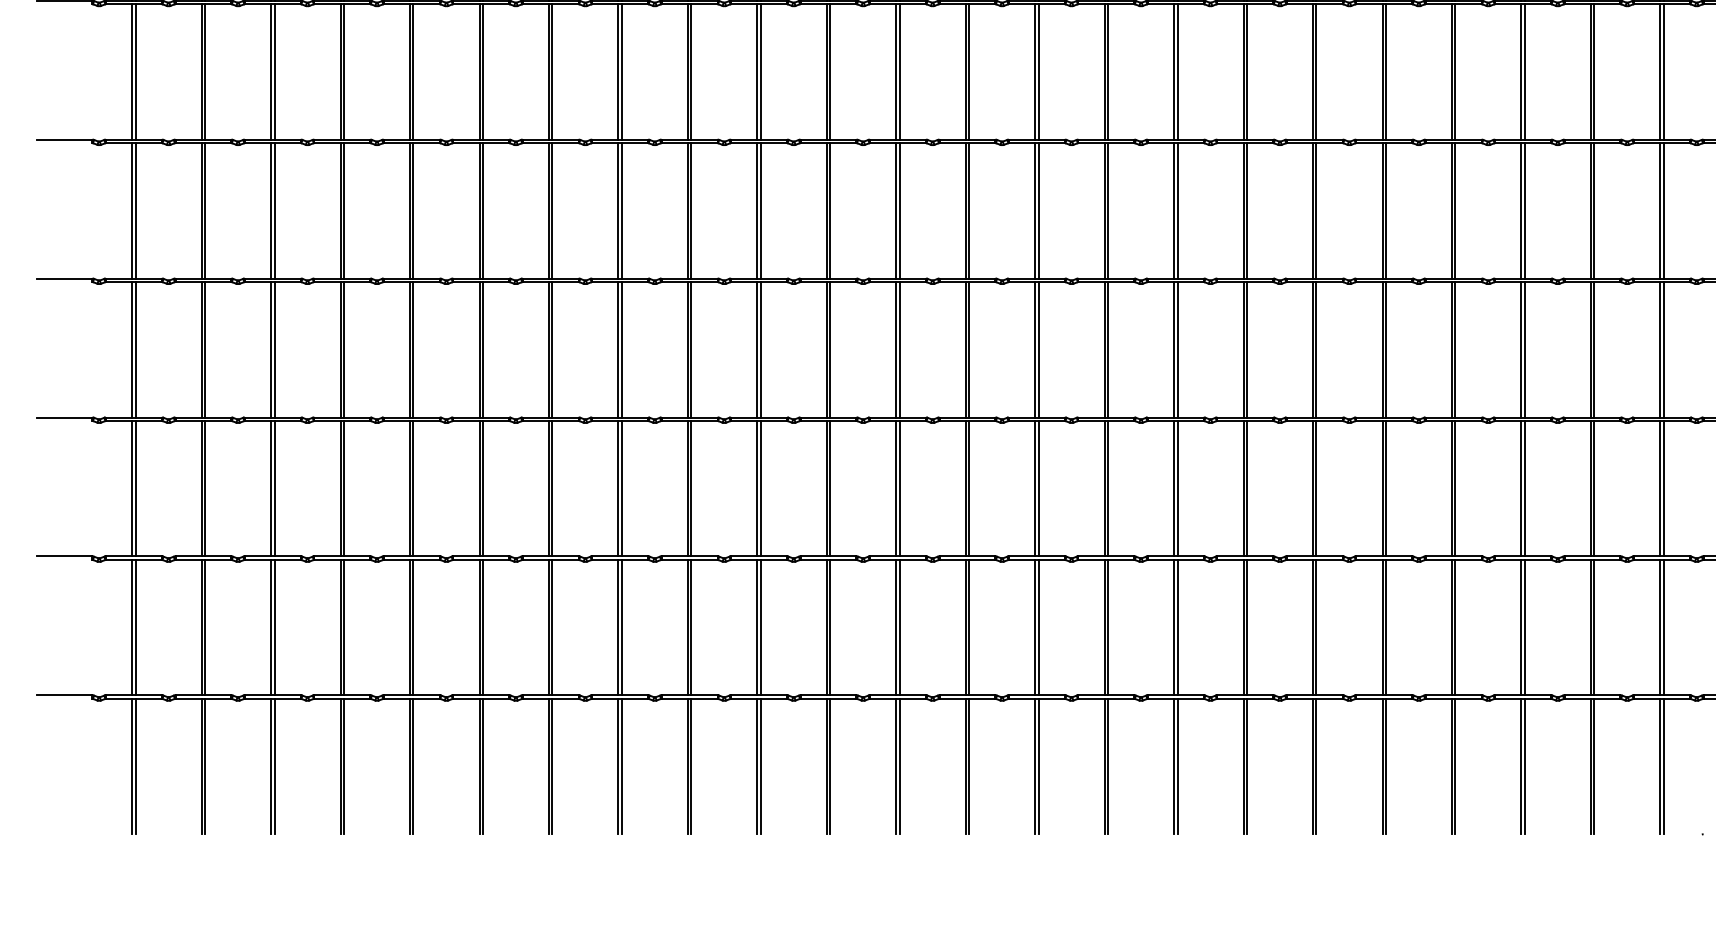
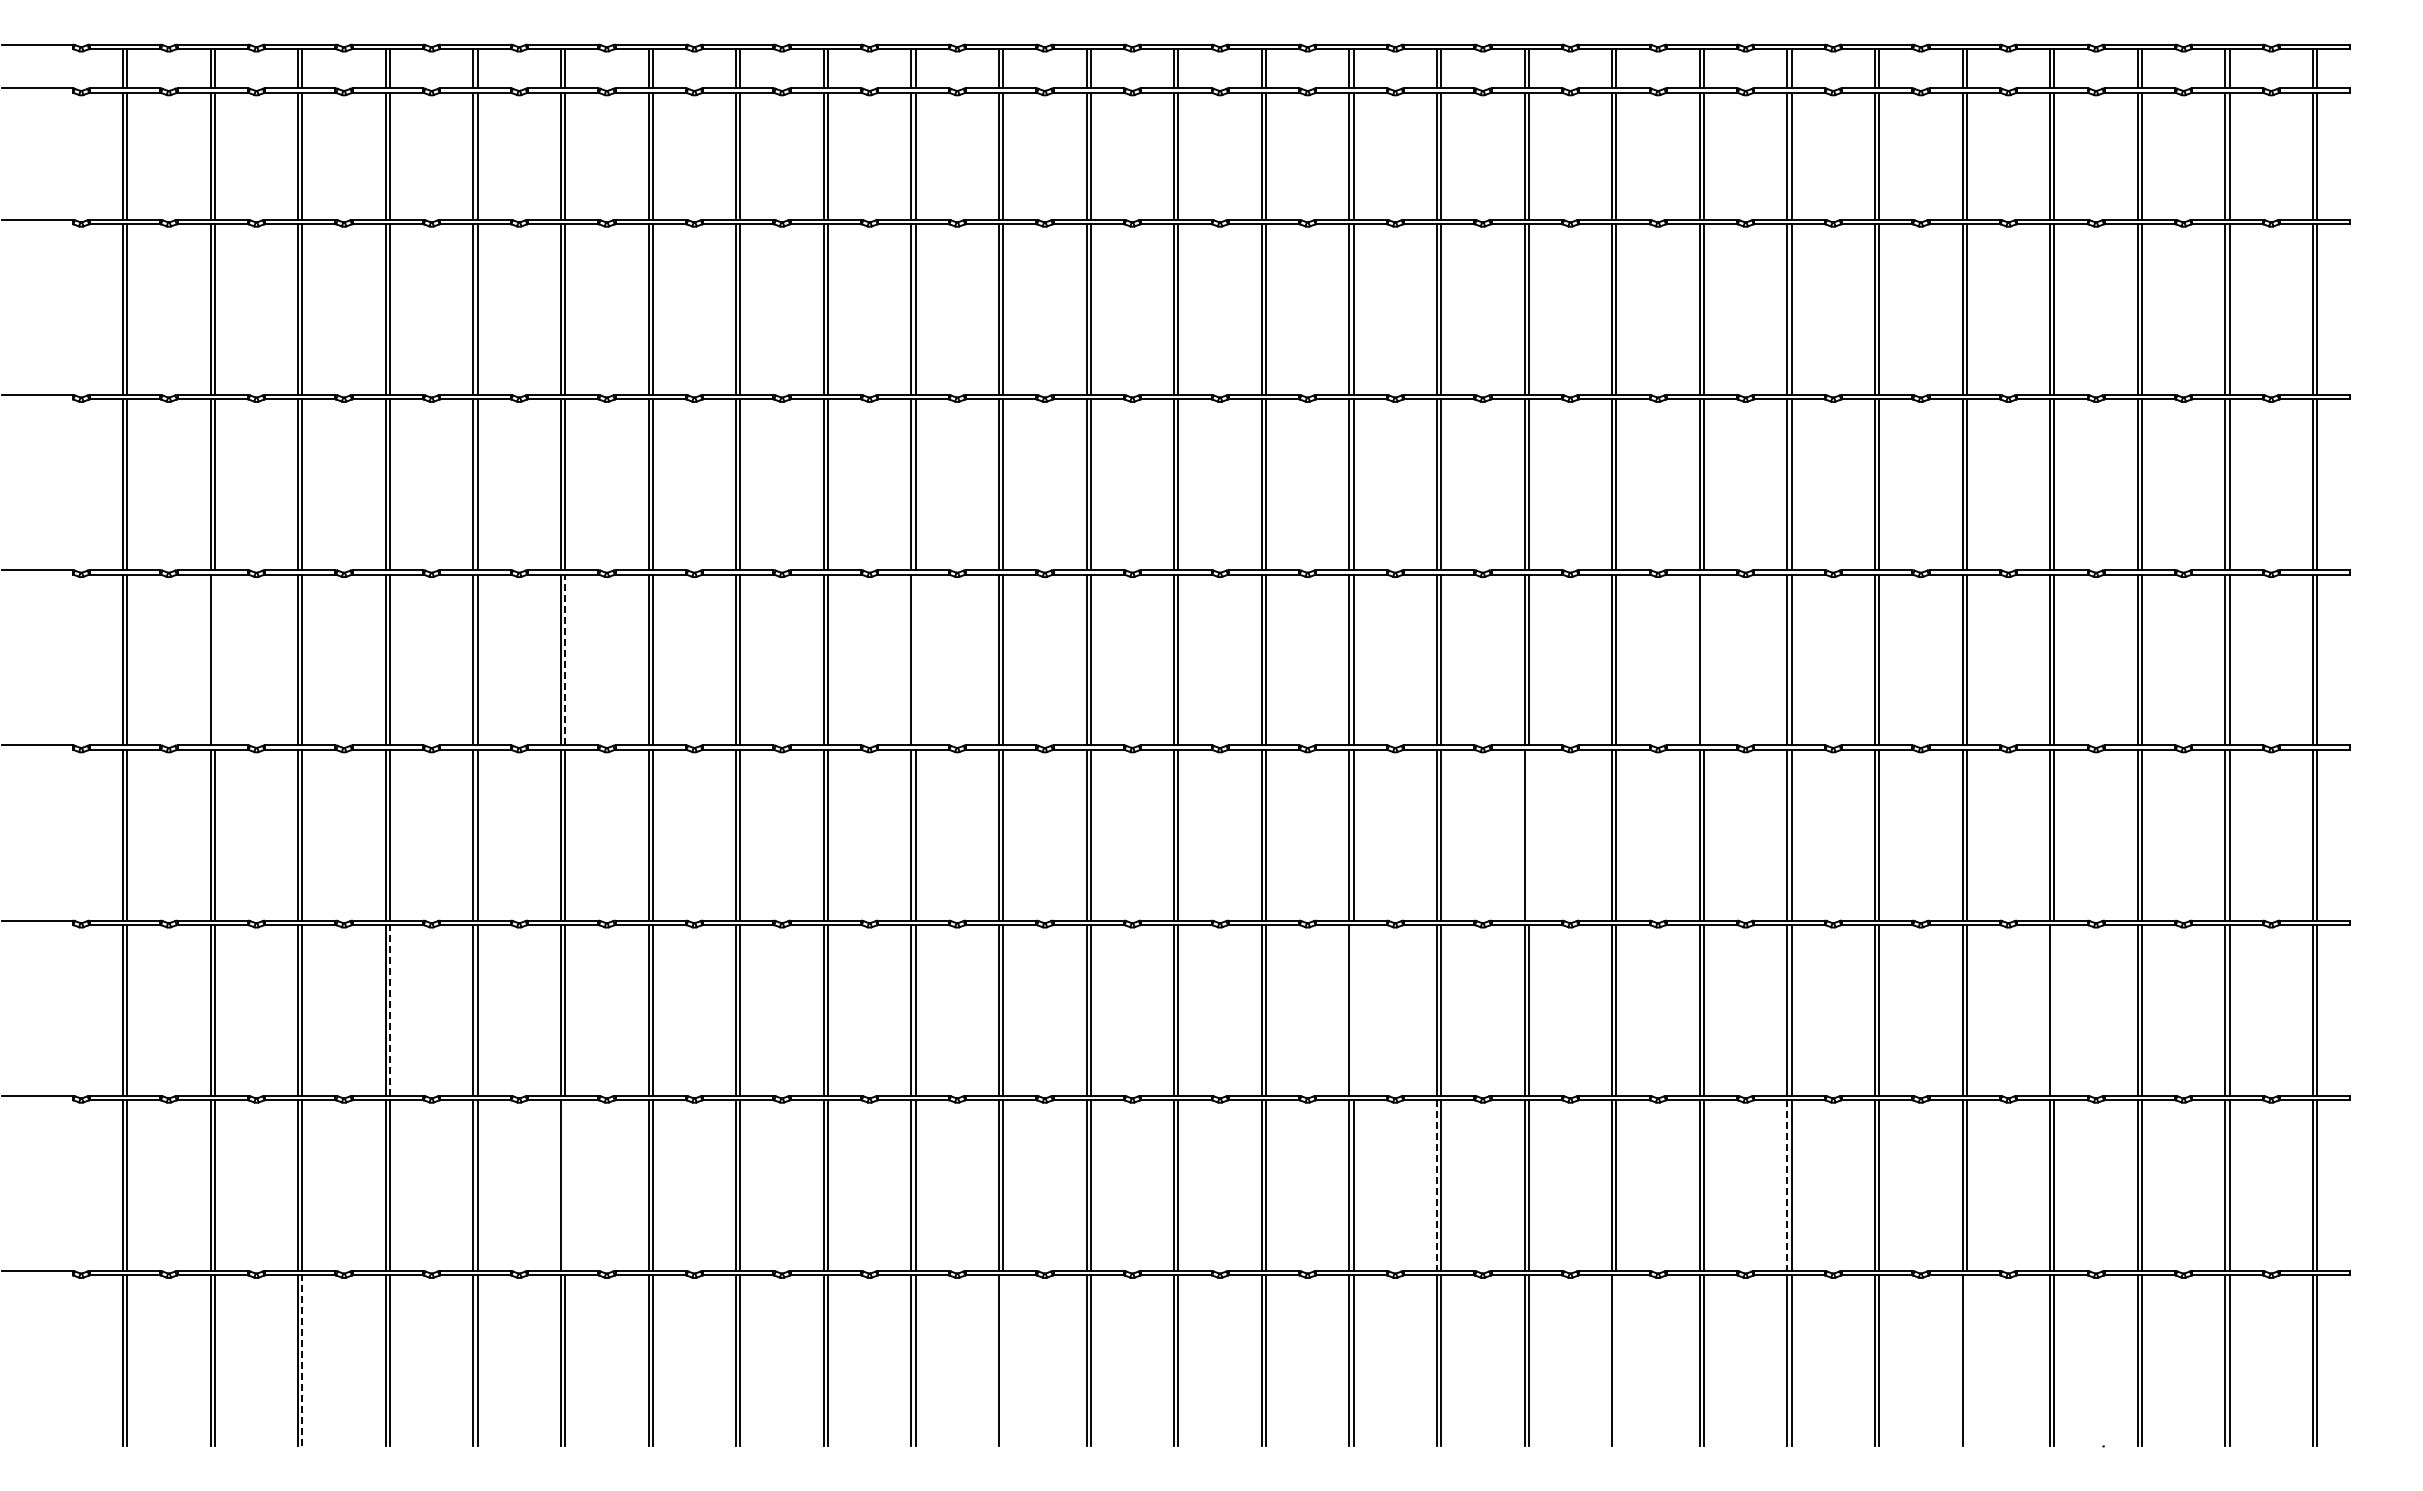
line: (204, 210) -> (214, 659), removed
line: (483, 210) -> (565, 659), solid -> dashed
line: (760, 210) -> (915, 659), removed
line: (1386, 210) -> (1704, 659), removed
line: (1246, 349) -> (1528, 834), removed
line: (344, 487) -> (390, 1009), solid -> dashed
line: (1107, 488) -> (1353, 1010), removed
line: (1663, 488) -> (2054, 1010), removed
line: (483, 627) -> (565, 1185), removed
line: (1173, 628) -> (1436, 1186), solid -> dashed
line: (1452, 628) -> (1787, 1186), solid -> dashed
line: (274, 766) -> (302, 1360), solid -> dashed
line: (830, 766) -> (1003, 1360), removed
line: (1316, 766) -> (1616, 1360), removed
line: (1593, 766) -> (1966, 1360), removed

